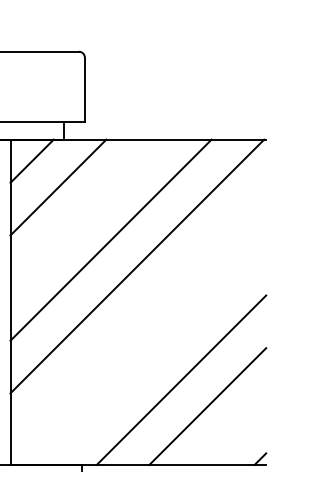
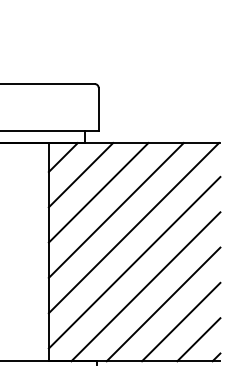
line: (84, 213) -> (98, 192), added
line: (138, 317) -> (134, 262), added
line: (154, 353) -> (145, 286), added
line: (233, 432) -> (198, 339), added

